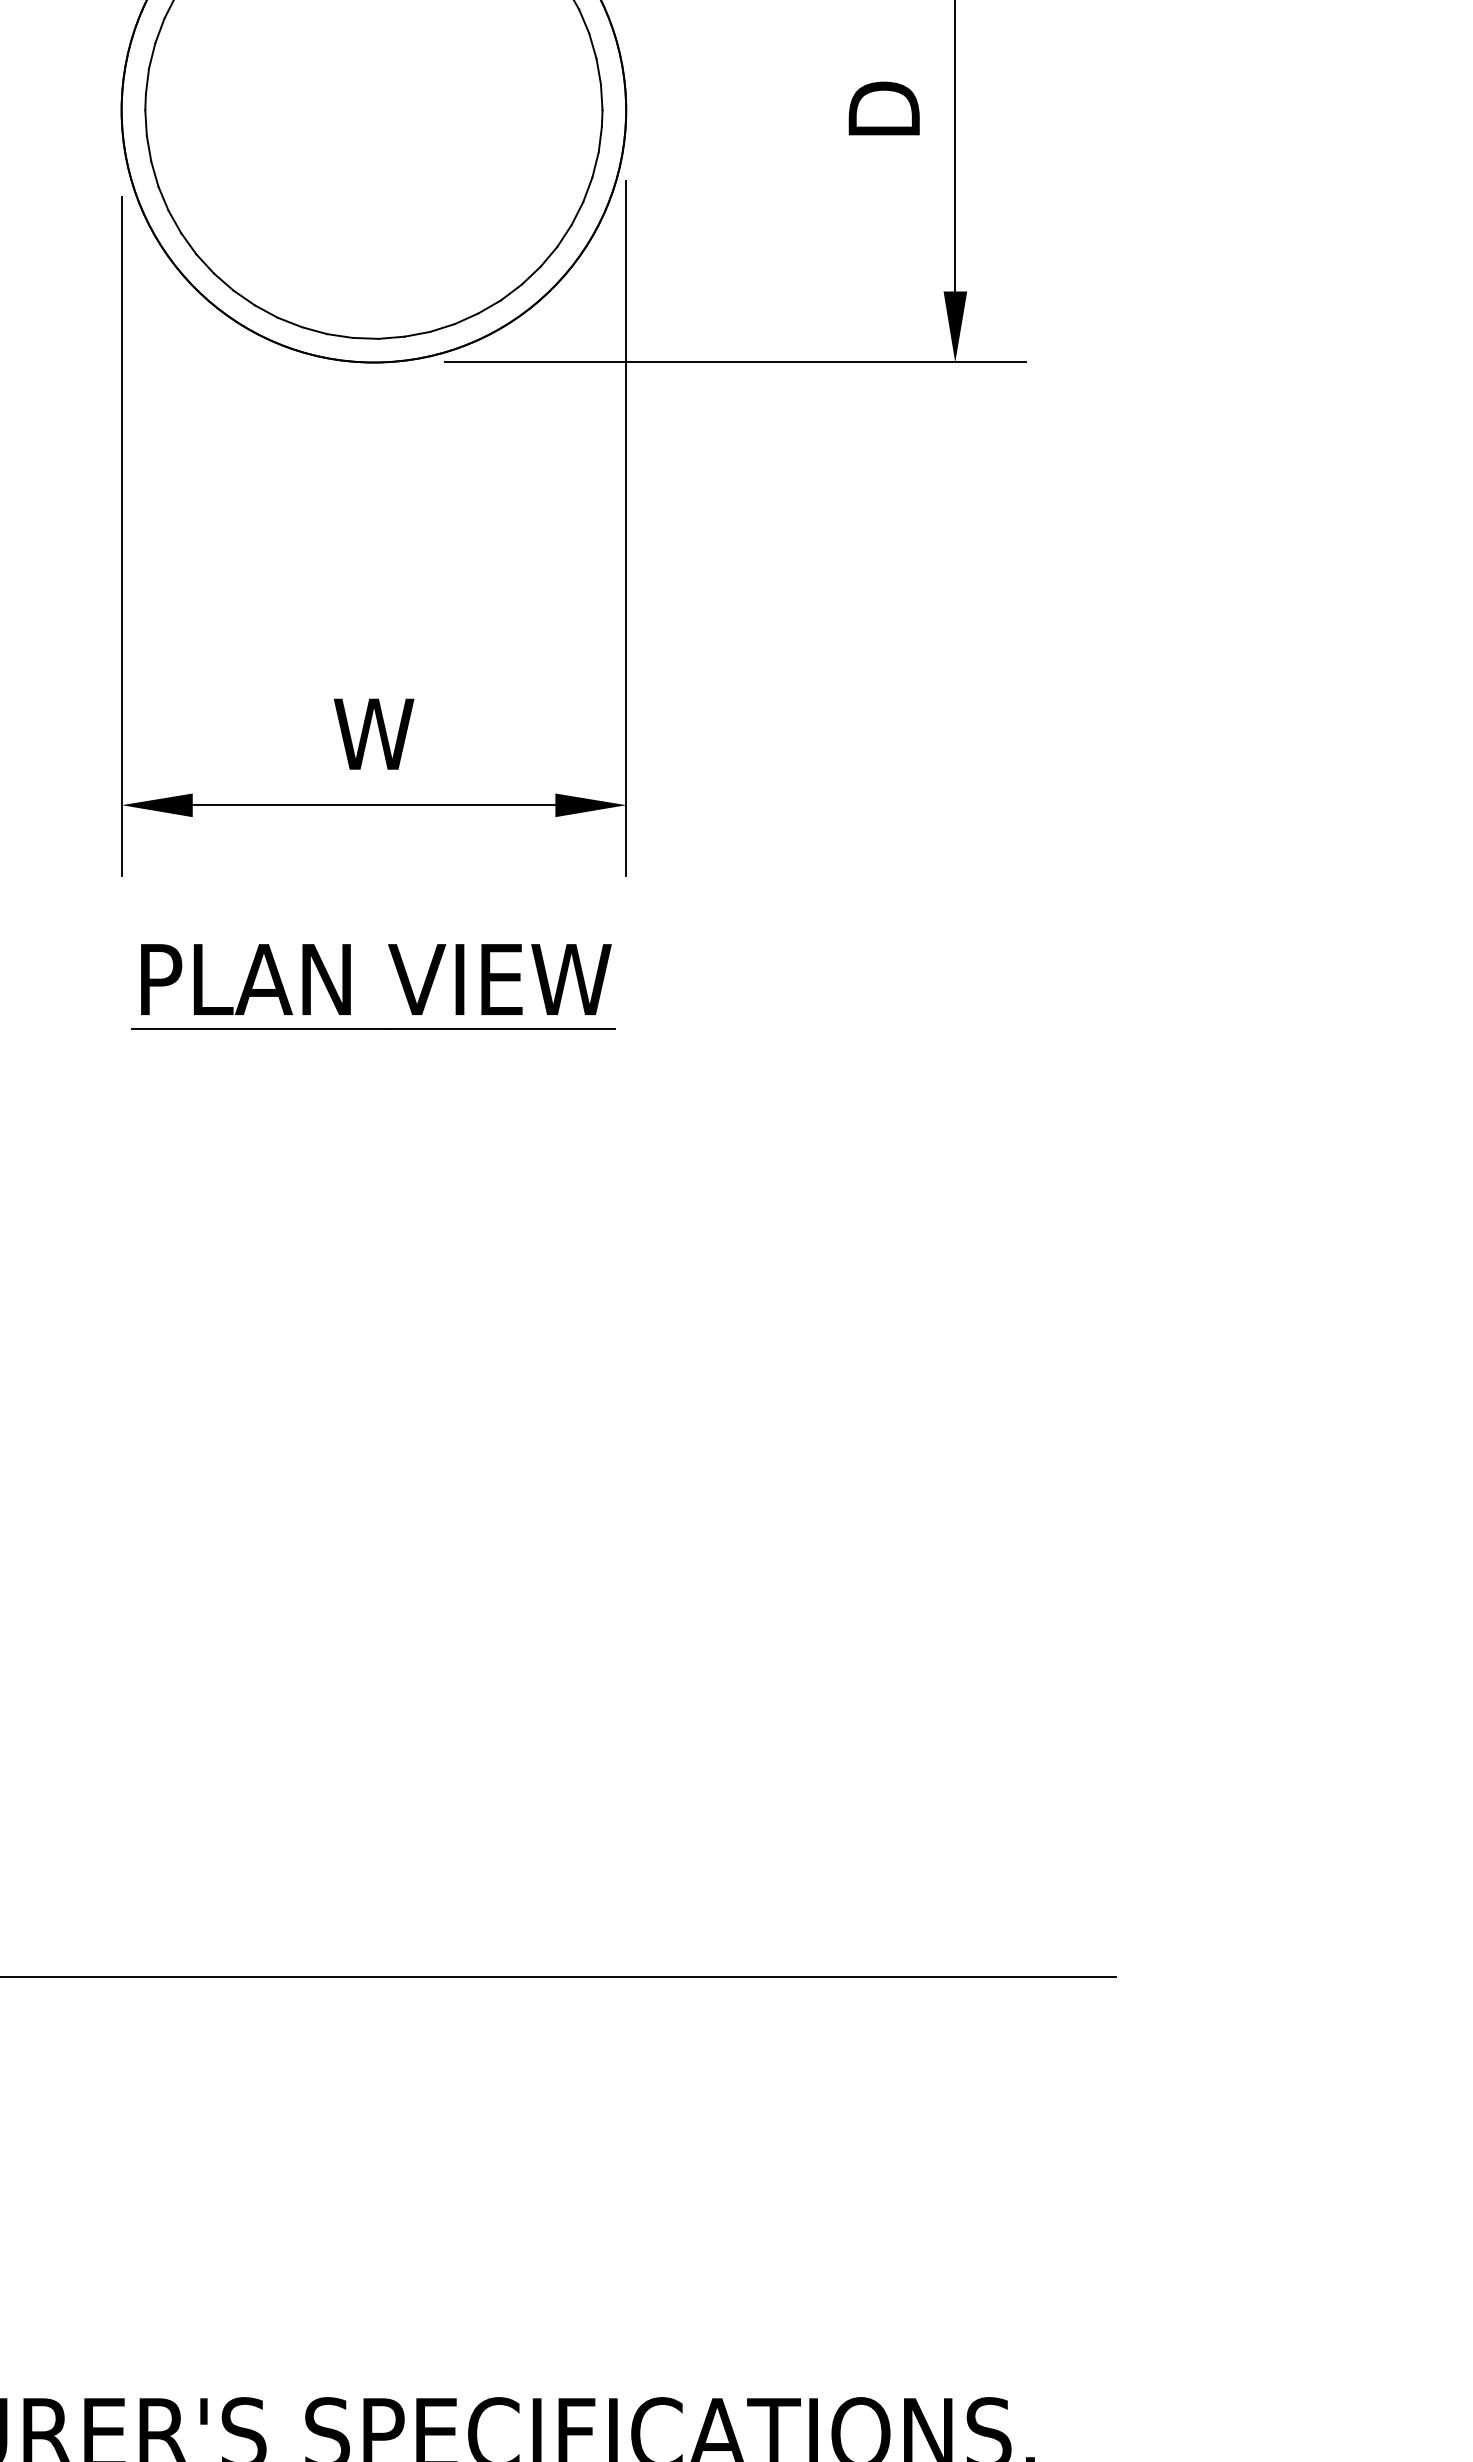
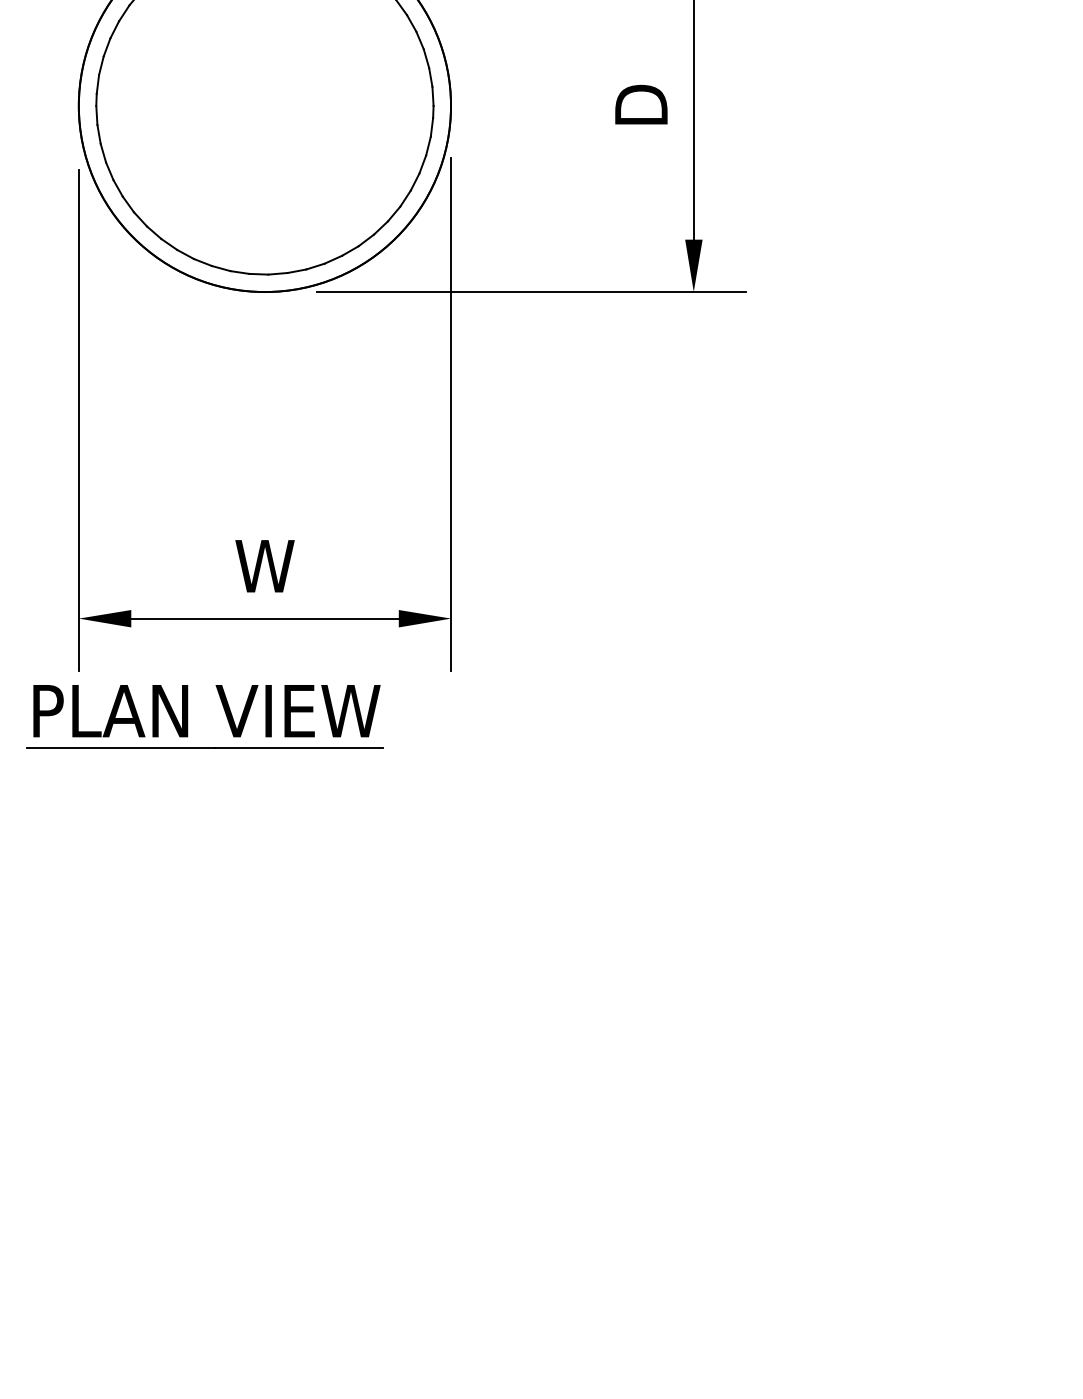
part: (350, 986) -> (187, 716), moved

